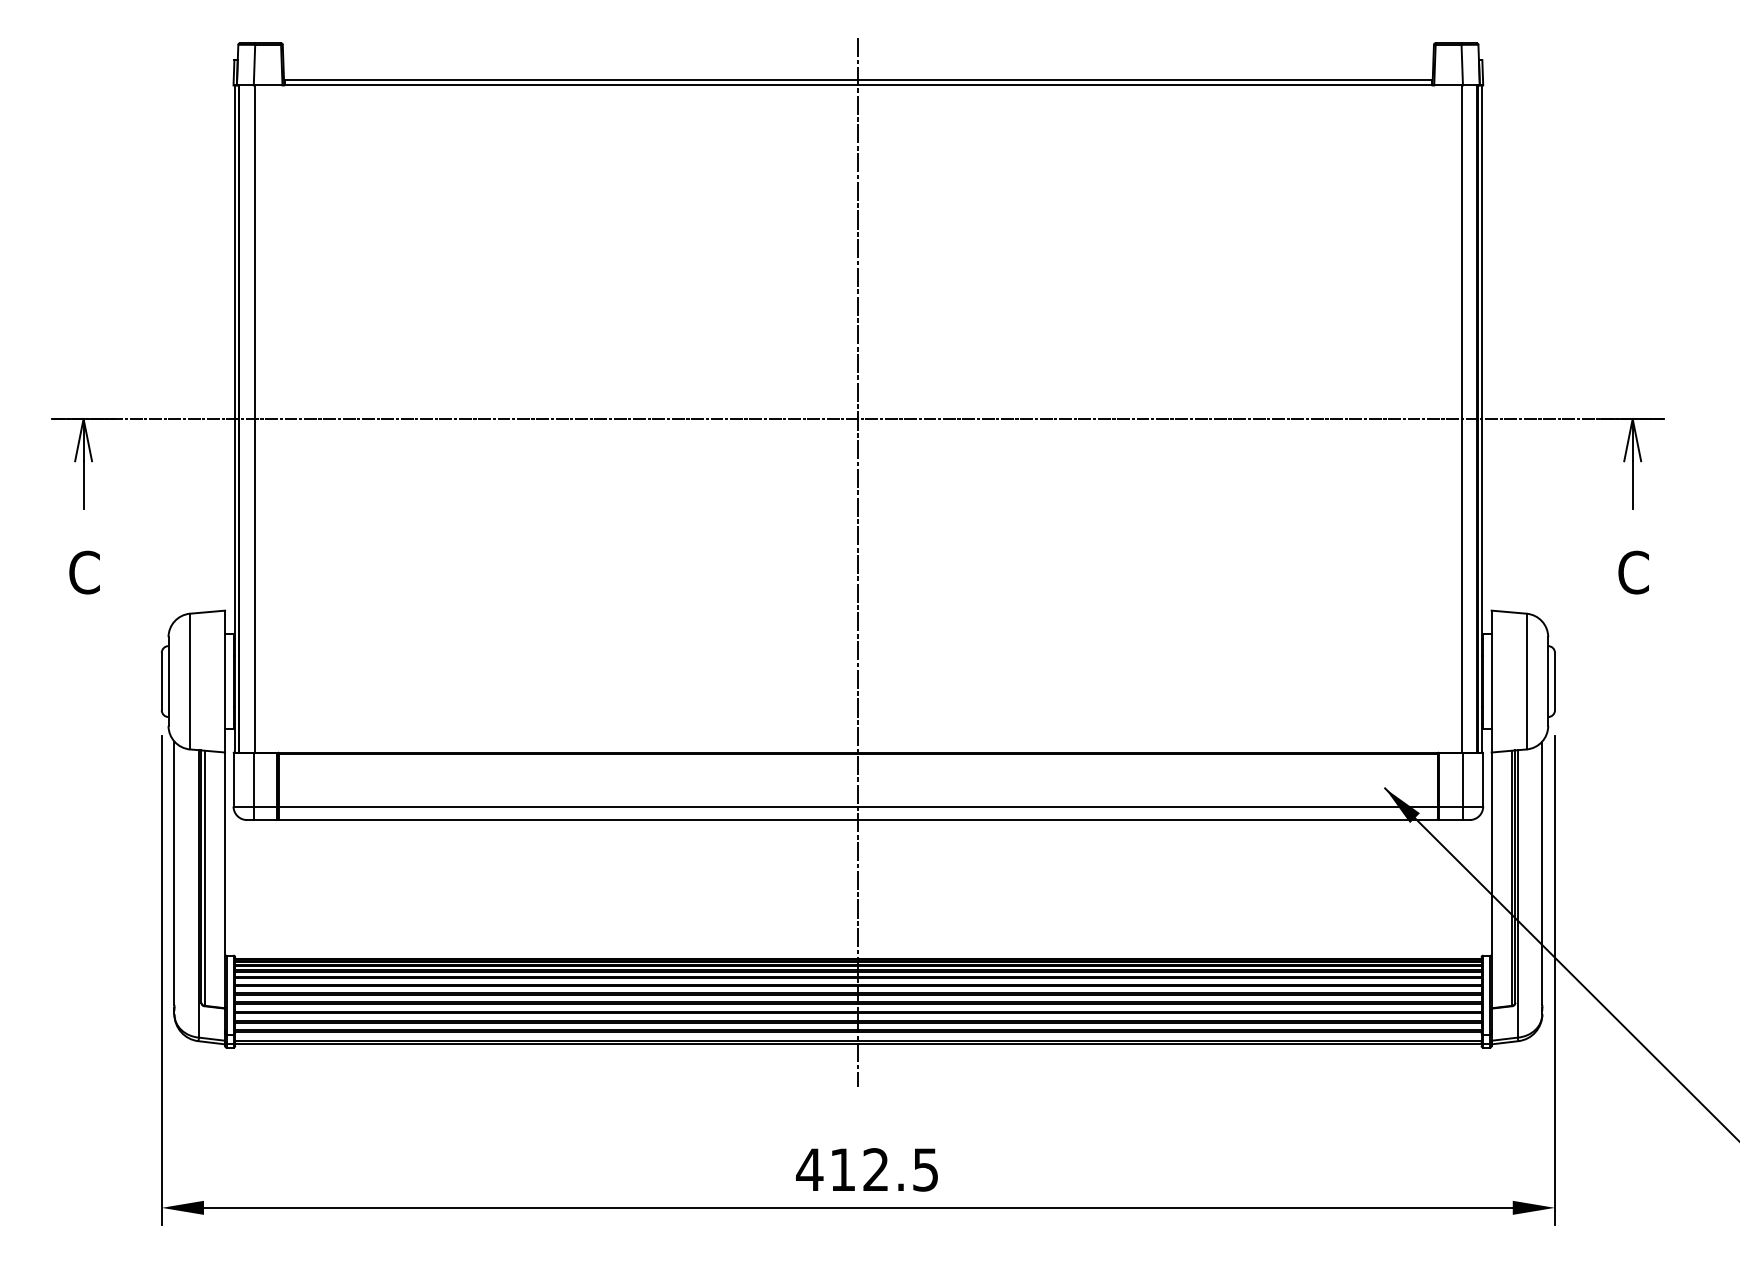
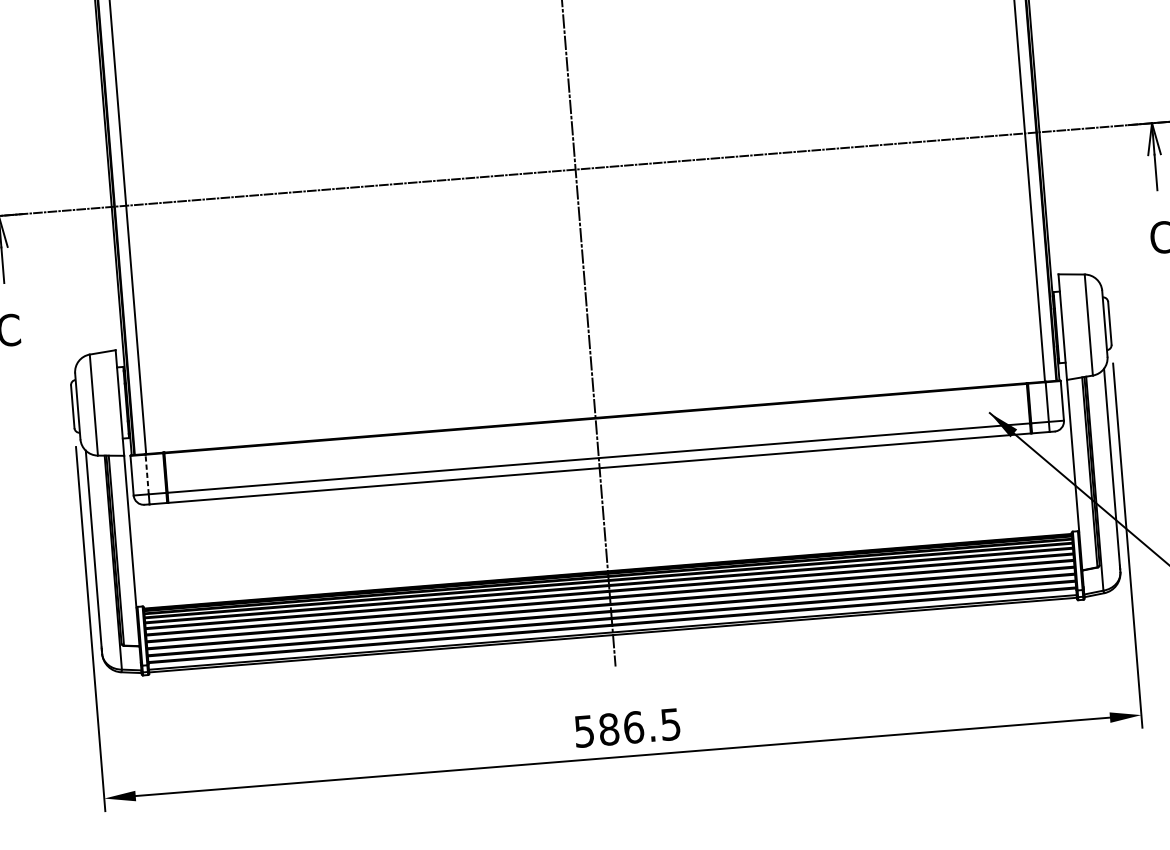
line: (253, 779) -> (146, 474), solid -> dashed
text: (842, 1169) -> (608, 729), 412.5 -> 586.5

